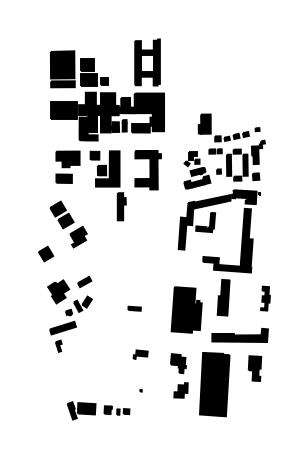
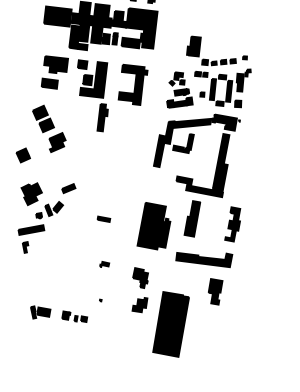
part: (84, 281) -> (68, 188), moved
part: (265, 298) -> (233, 224), size x1.43
part: (140, 353) -> (104, 263), size x0.62
part: (214, 384) -> (170, 324), moved
part: (81, 410) -> (40, 312), size x0.71

